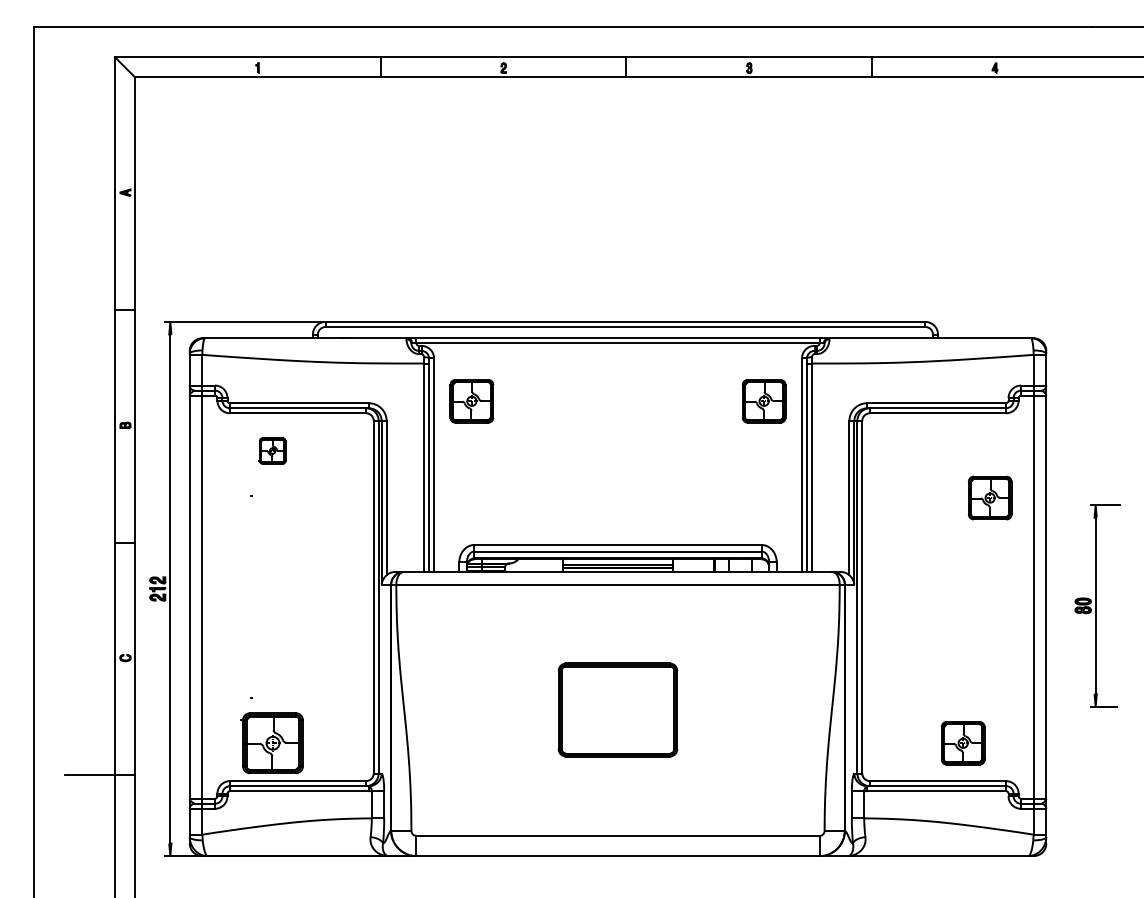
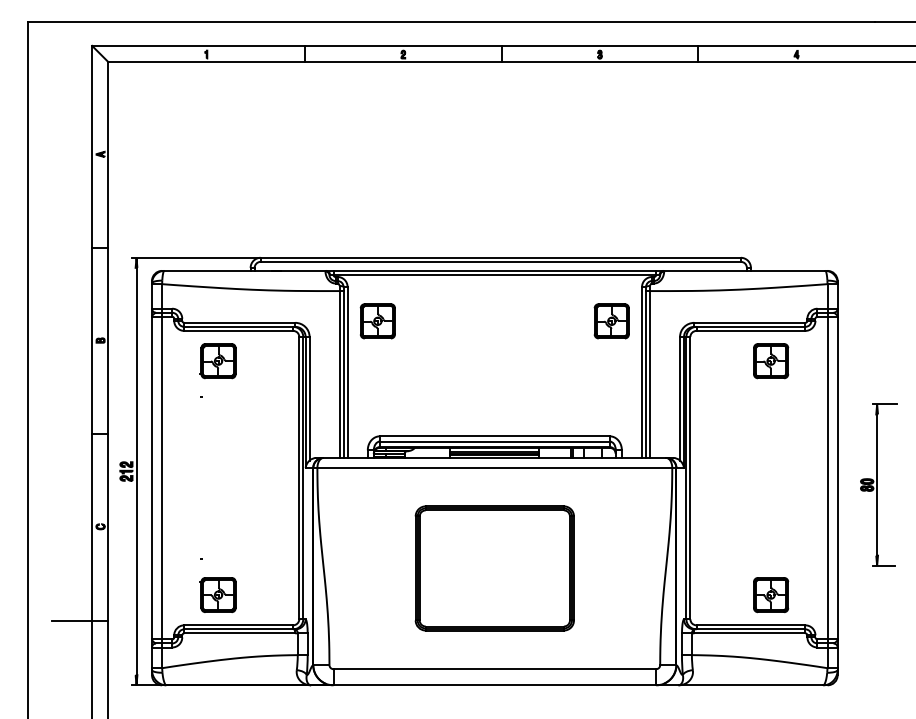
part: (272, 450) -> (218, 360), size x1.67
part: (990, 497) -> (771, 360), moved
part: (617, 709) -> (494, 568), size x1.67
part: (272, 743) -> (218, 595), size x0.71

